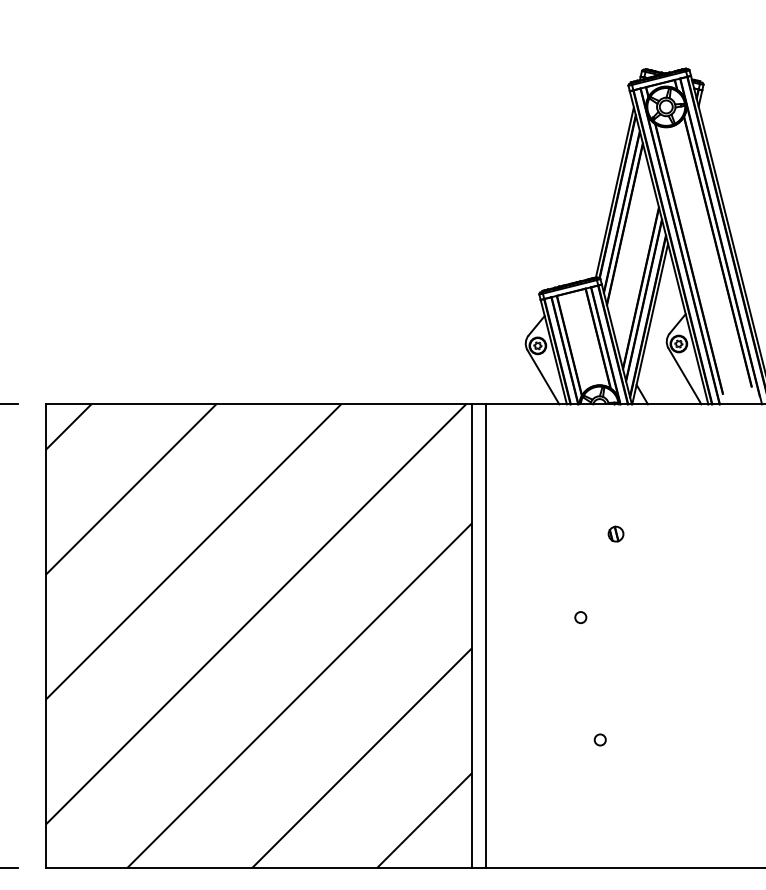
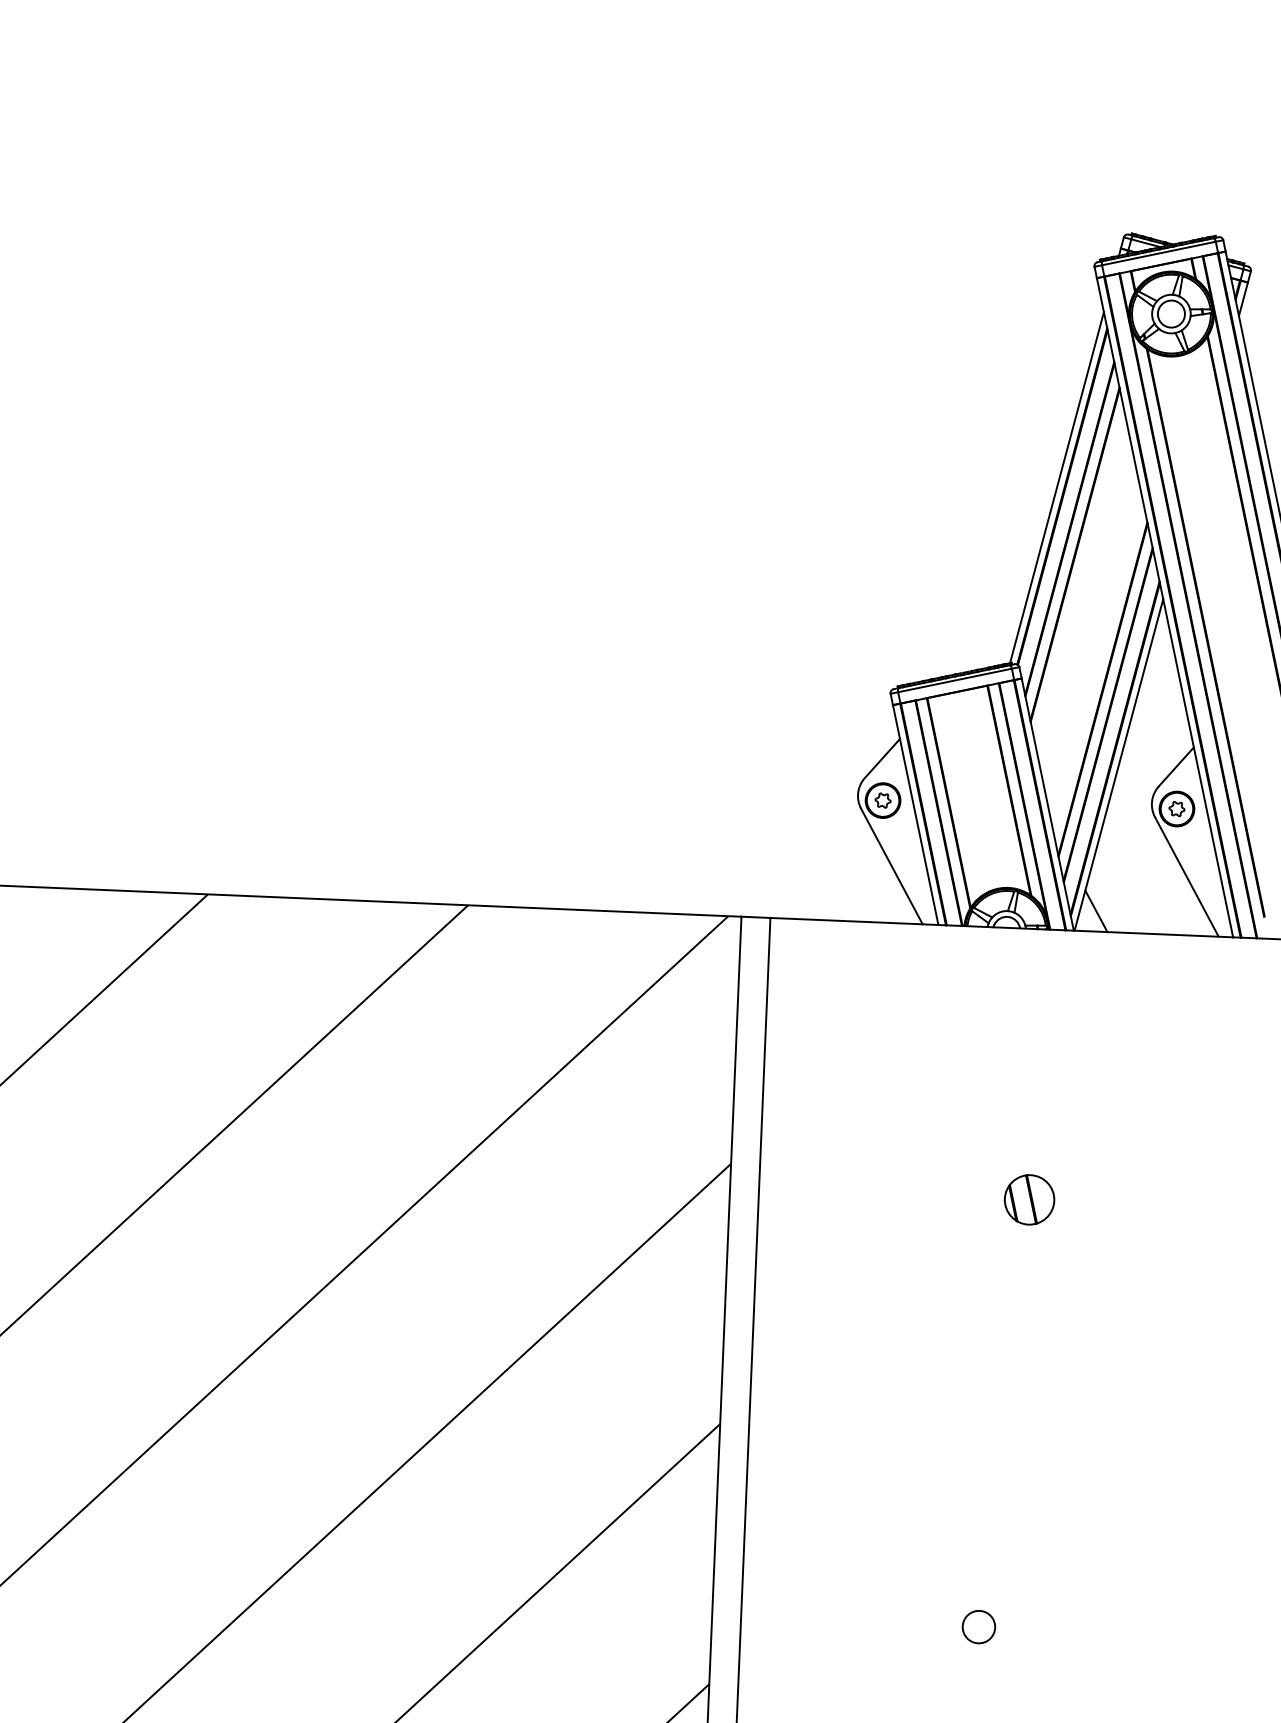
part: (615, 533) -> (1028, 1198), size x1.6
circle: (580, 617) -> (948, 1370), removed
circle: (599, 739) -> (977, 1626), size x1.4

